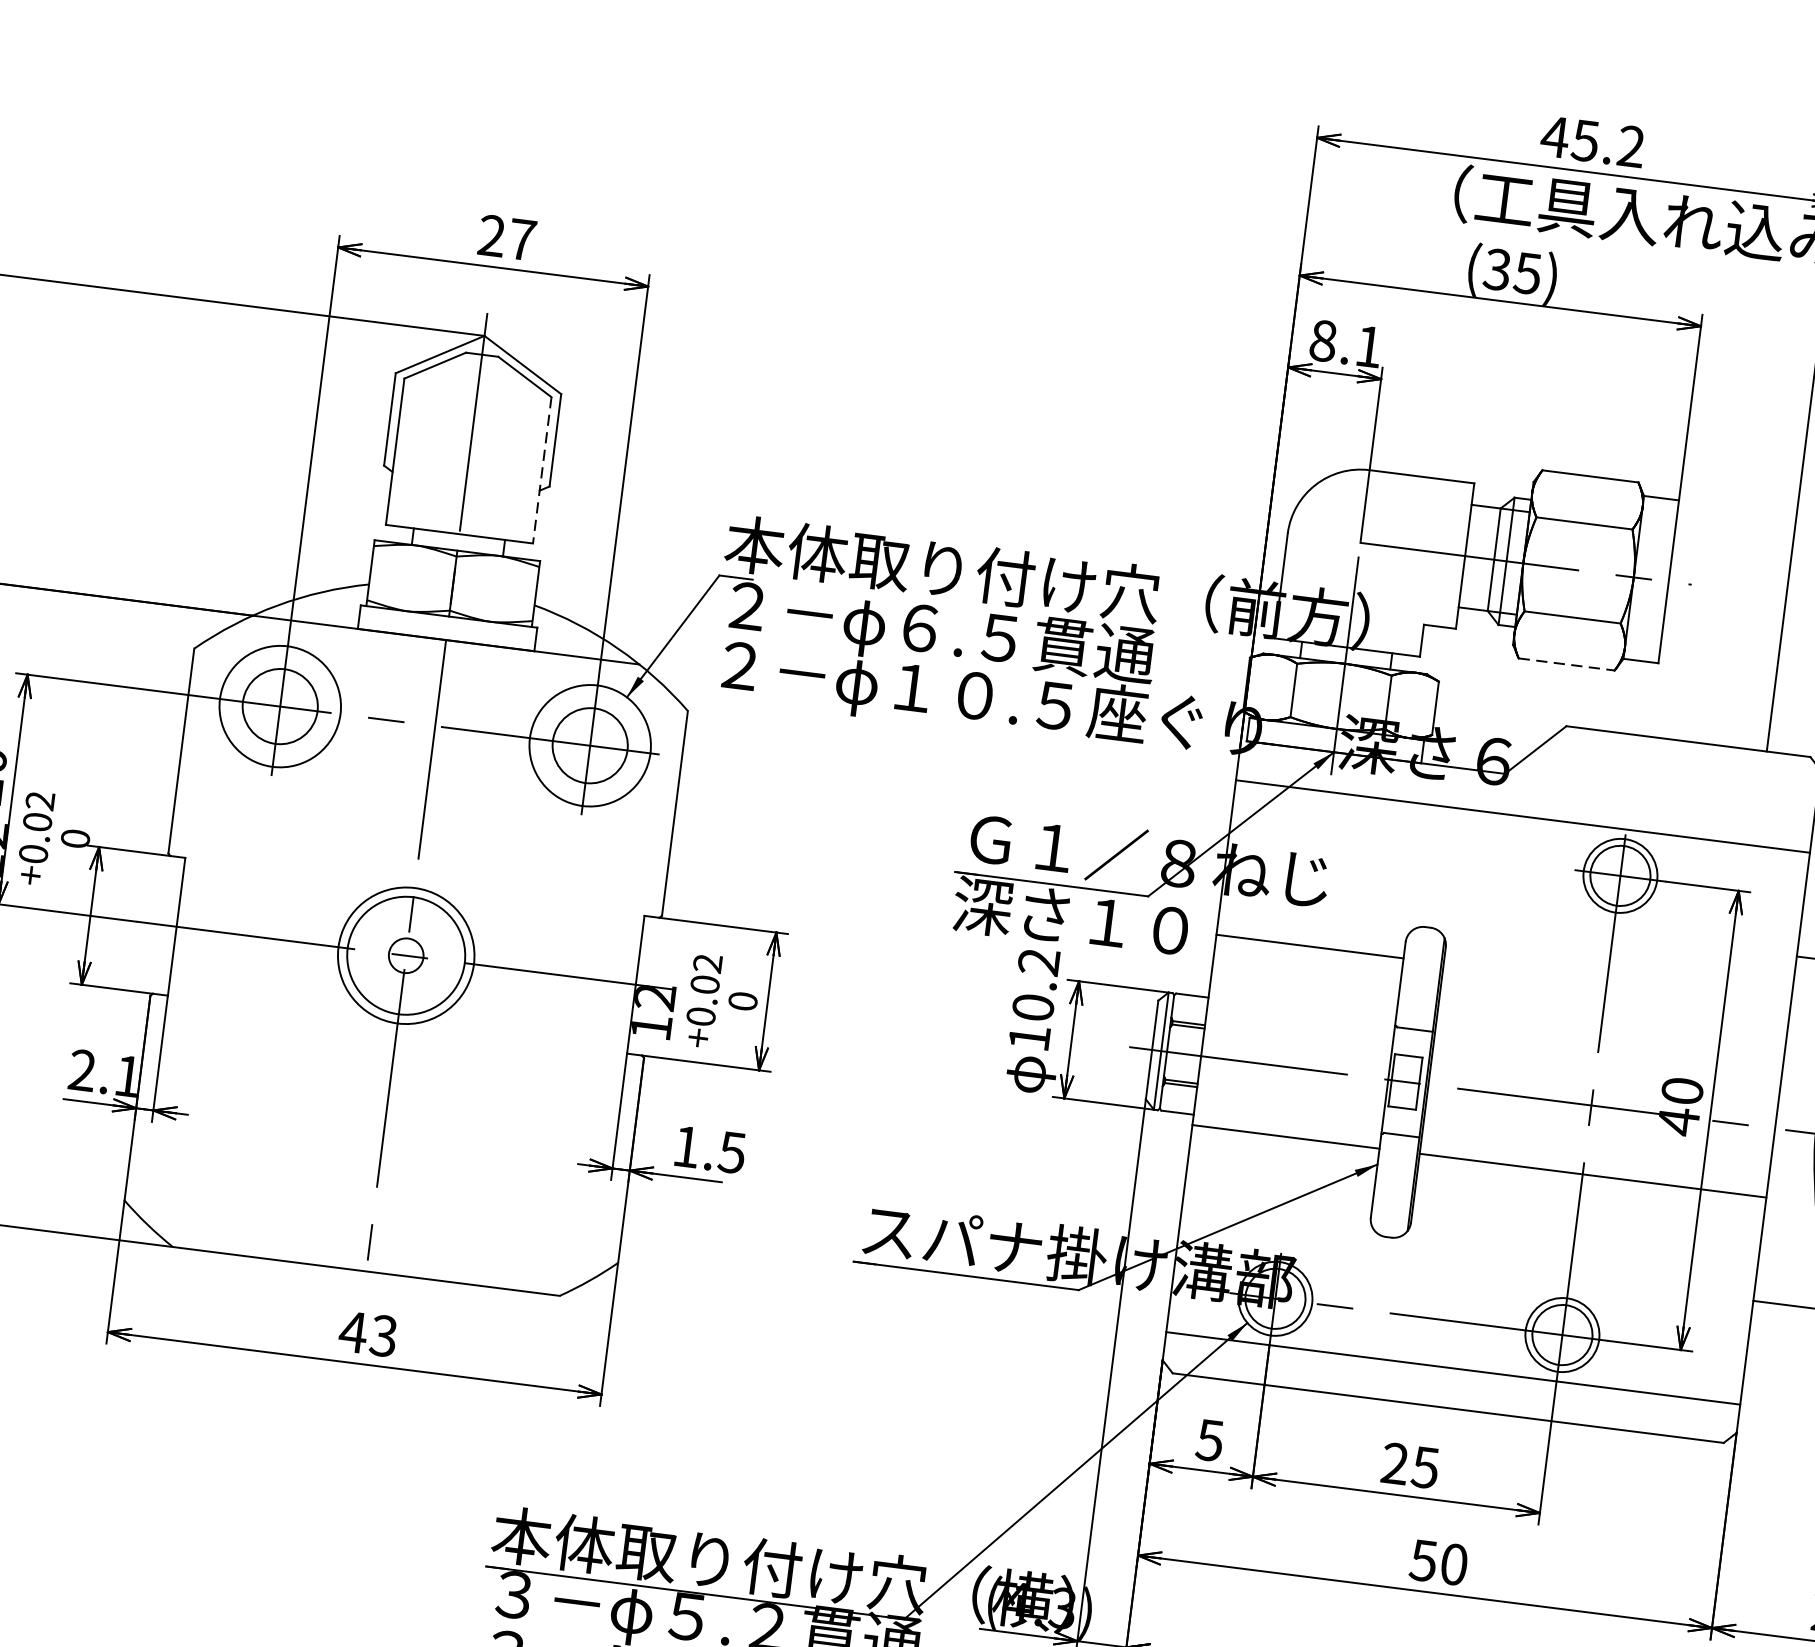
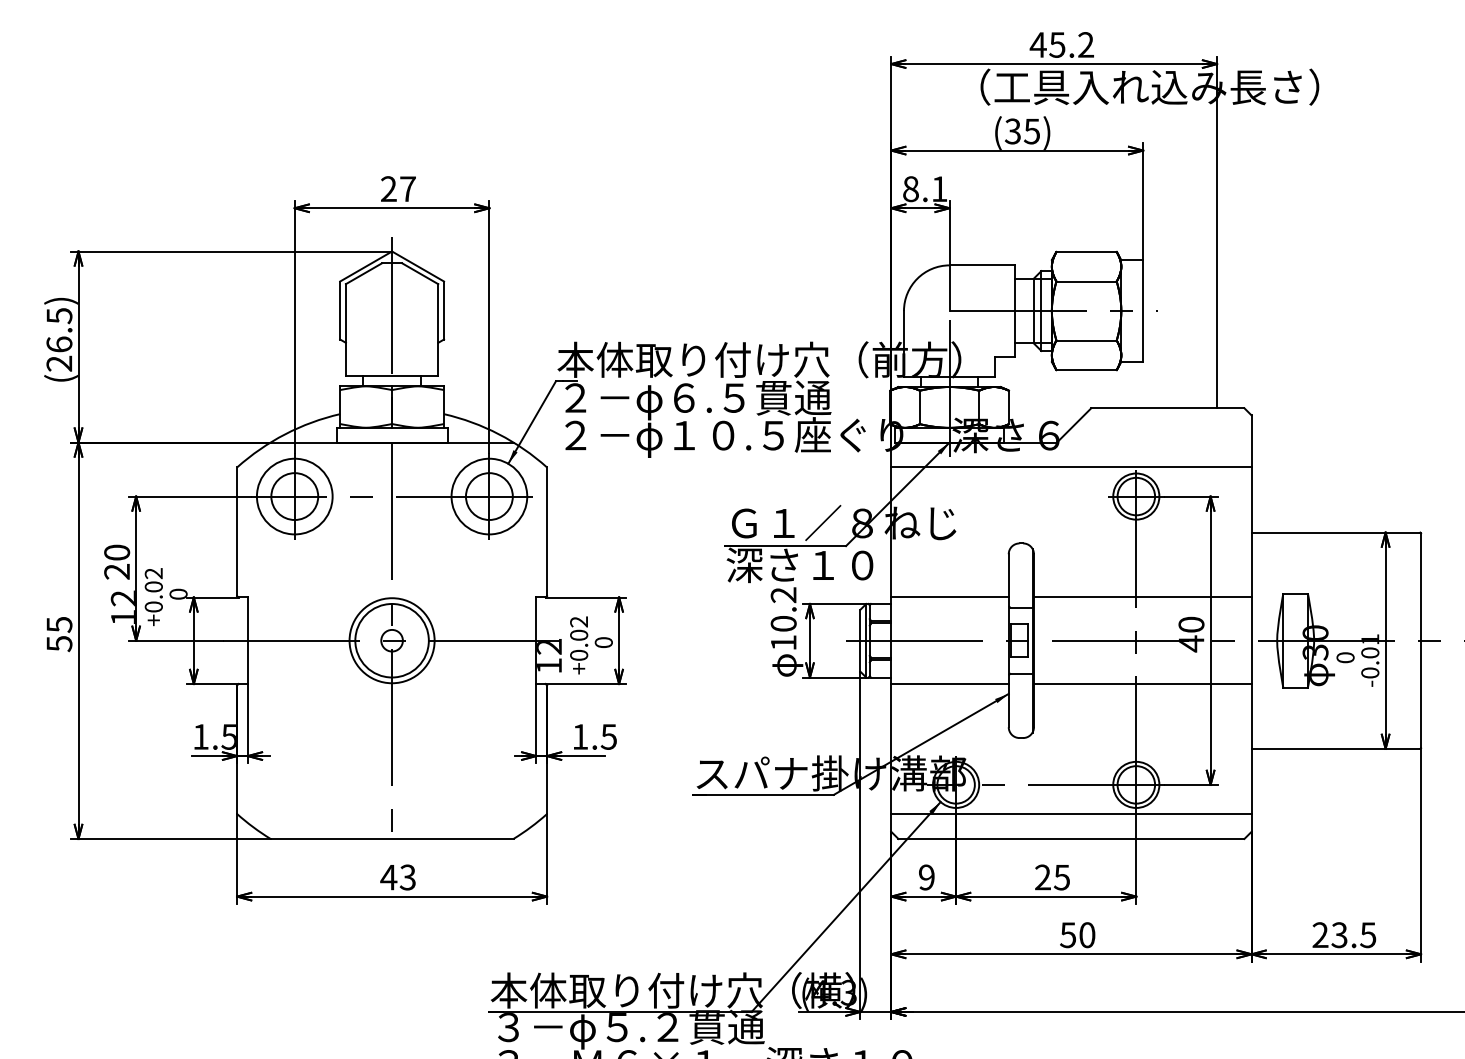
line: (542, 471) -> (438, 330), dashed -> solid
line: (1568, 665) -> (1087, 370), dashed -> solid
line: (1309, 946) -> (949, 597), moved
line: (1609, 1037) -> (1142, 597), added
text: (104, 1072) -> (214, 736), 2.1 -> 1.5
text: (1209, 1440) -> (926, 877), 5 -> 9

